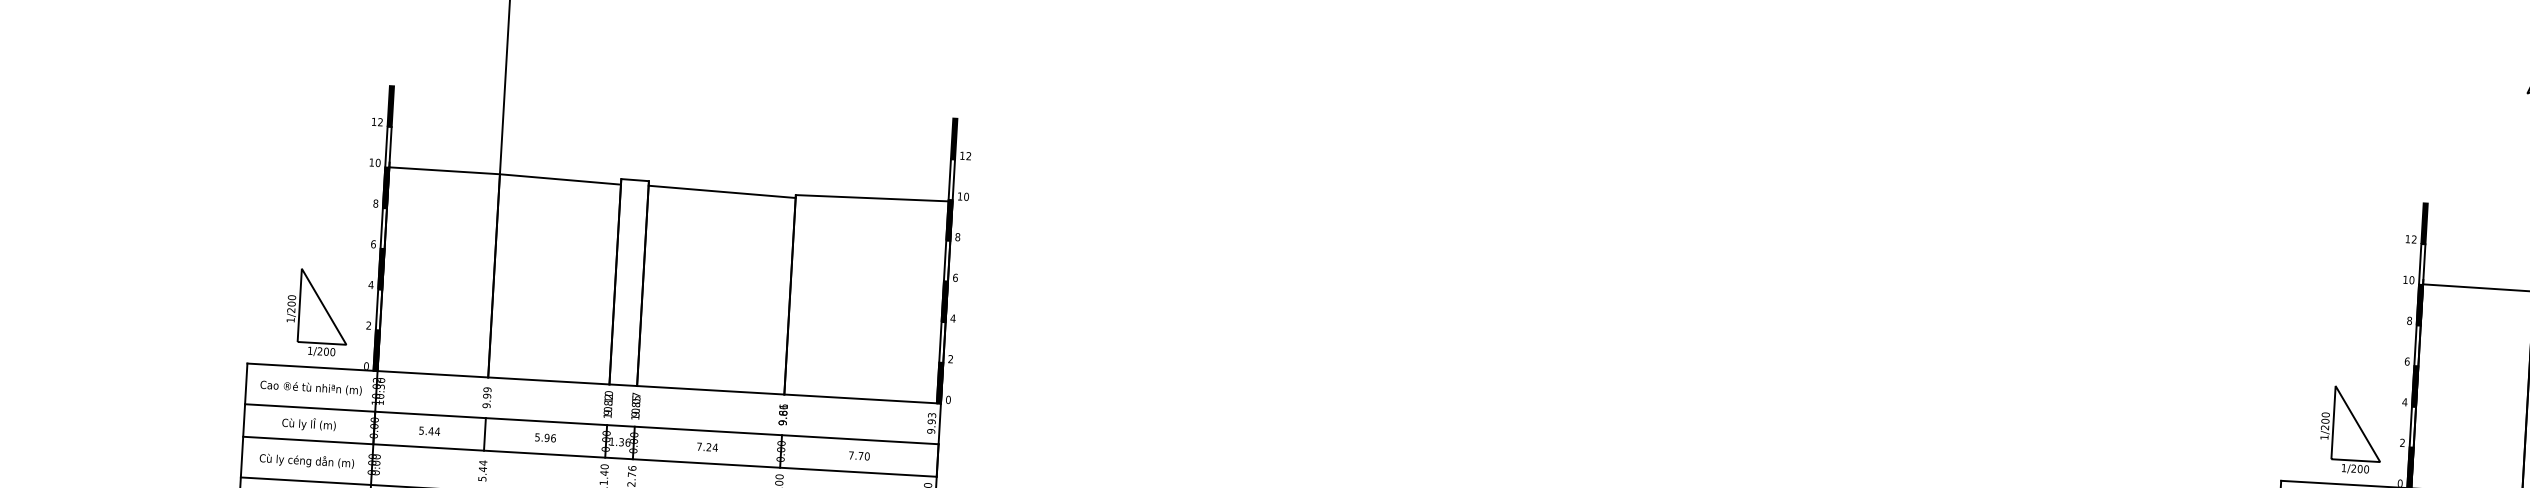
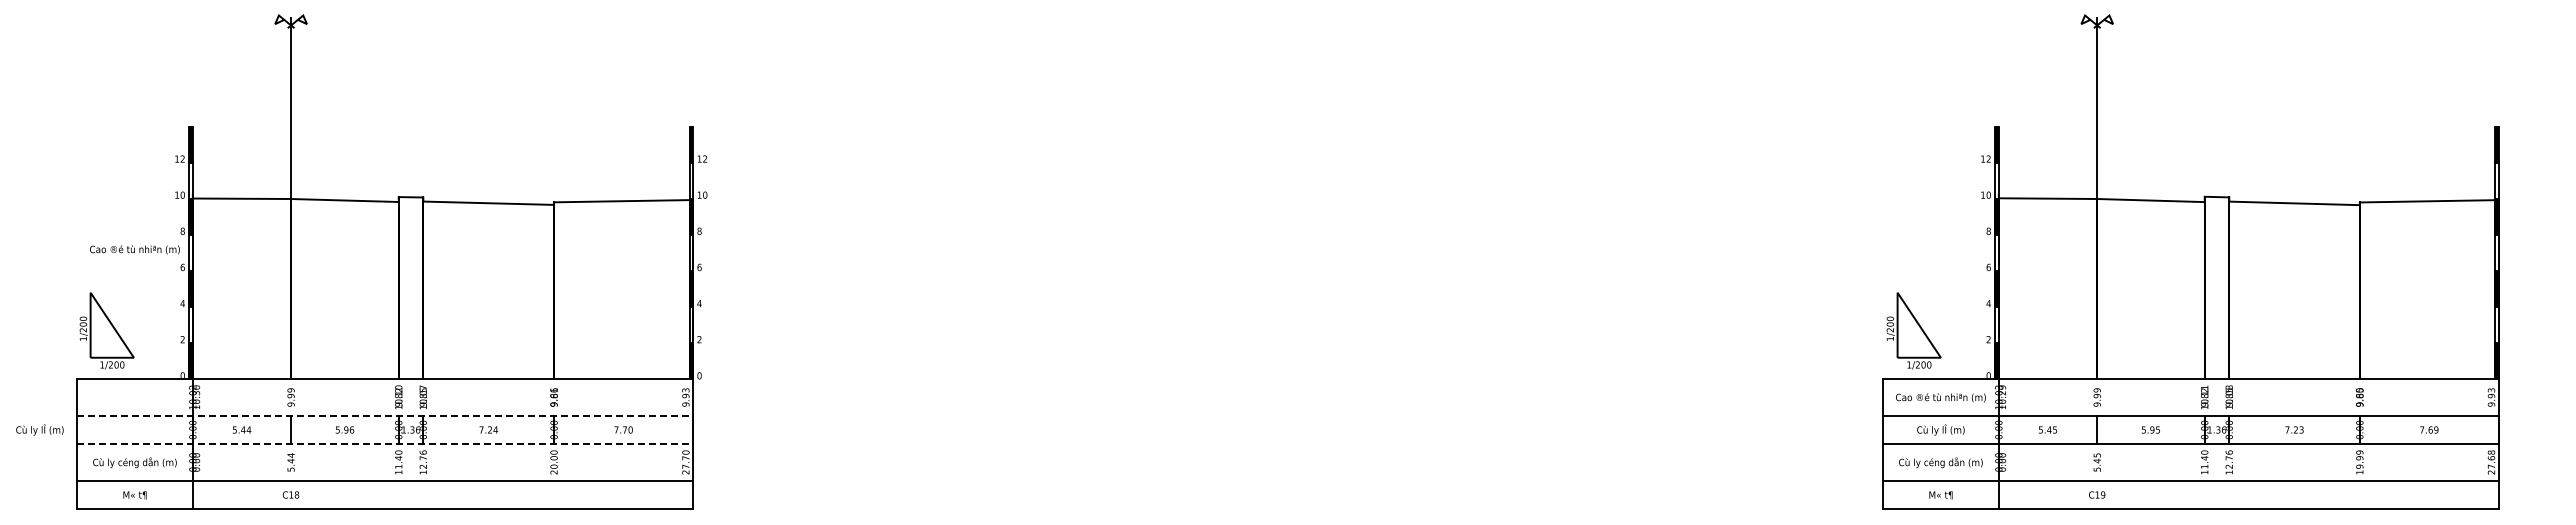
part: (317, 312) -> (106, 330), moved
text: (310, 387) -> (134, 249), moved
text: (308, 423) -> (39, 429), moved
line: (592, 424) -> (385, 415), solid -> dashed
part: (2351, 429) -> (1913, 330), moved
line: (590, 456) -> (385, 444), solid -> dashed

